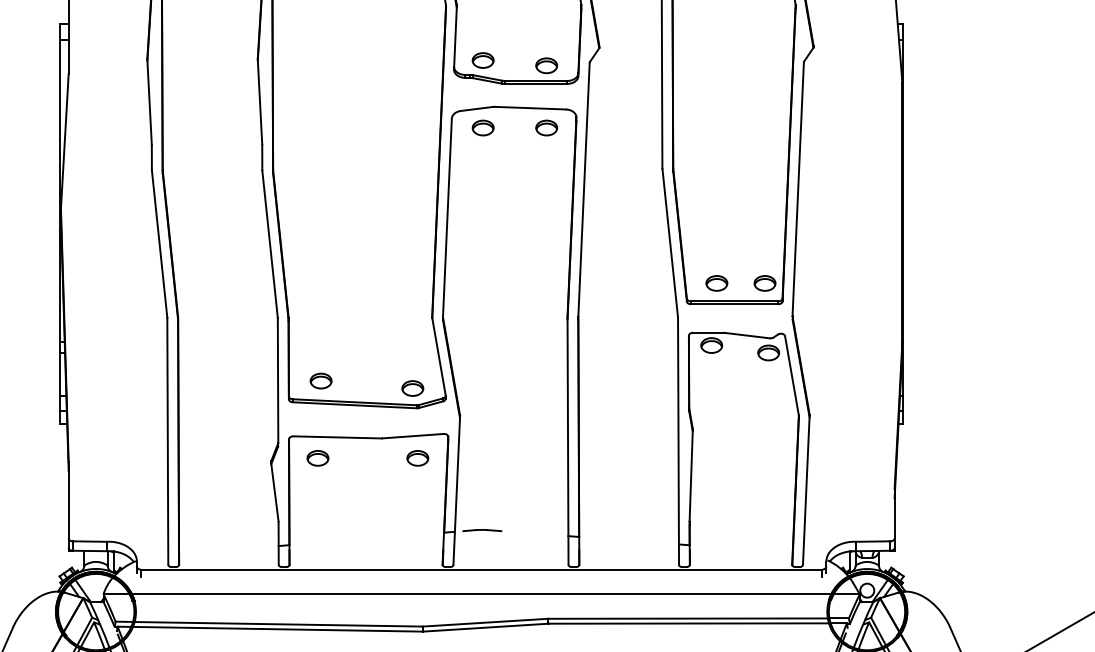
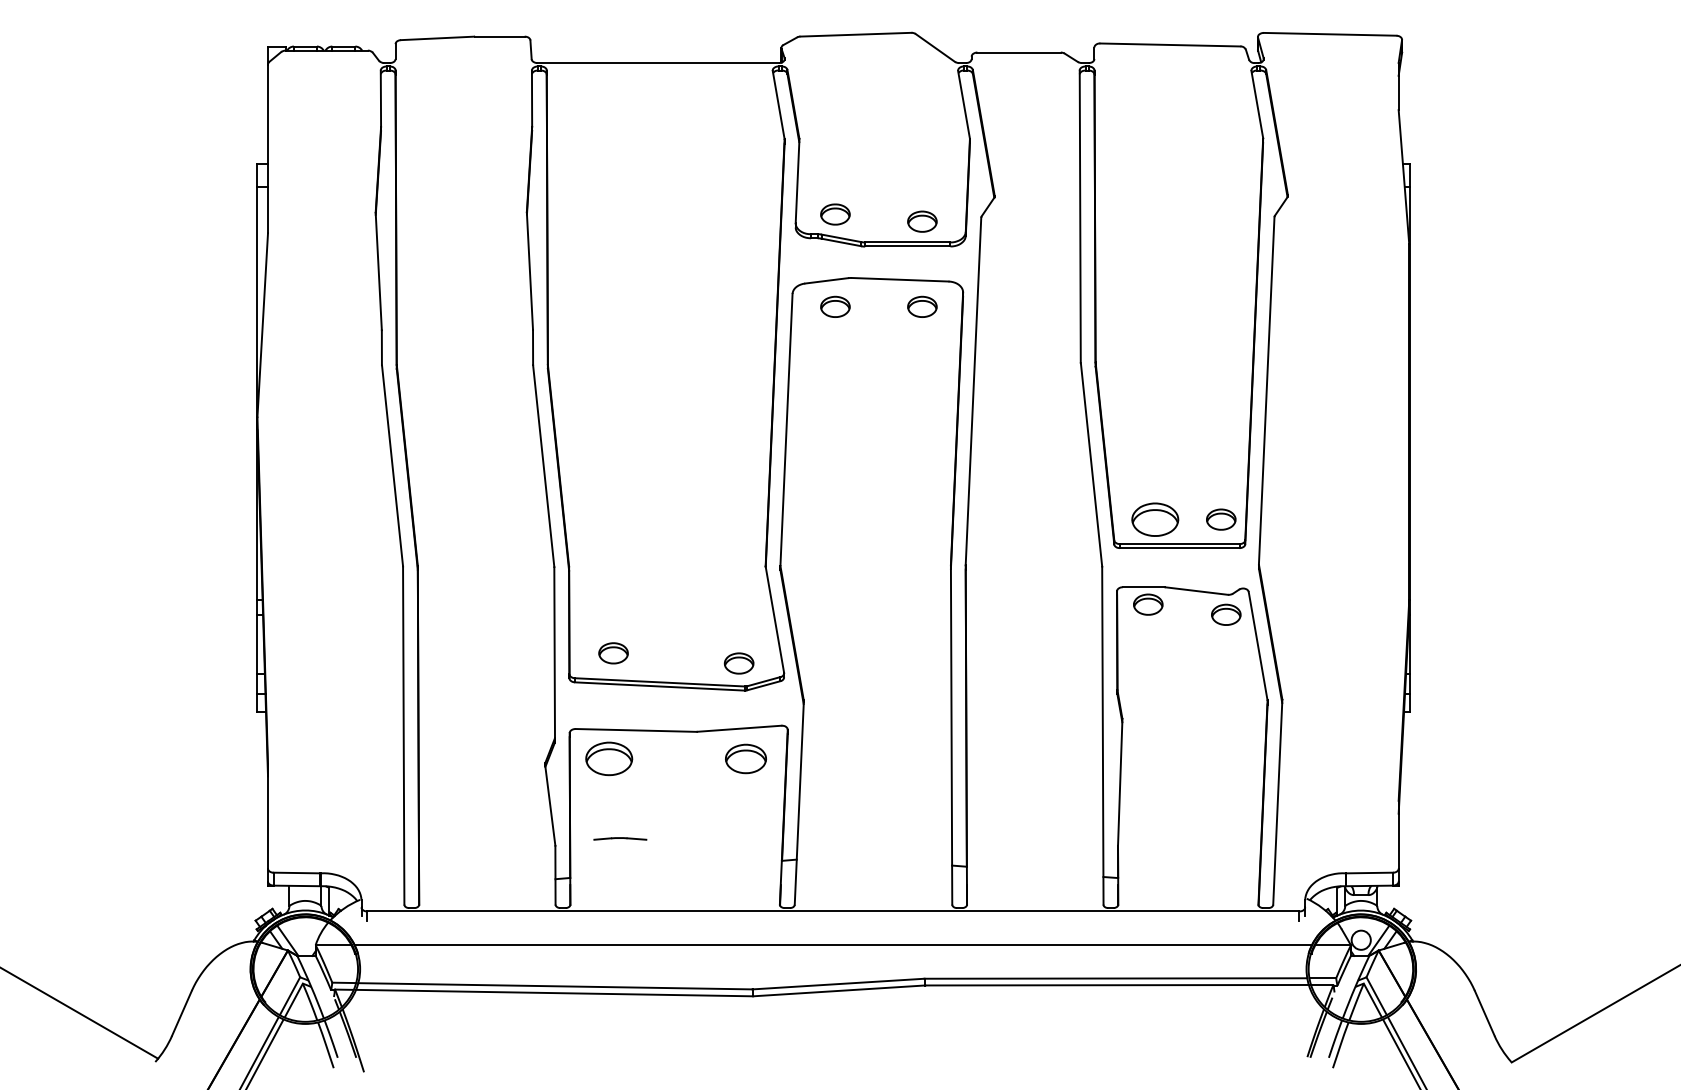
part: (716, 283) -> (1155, 519), size x1.6
part: (318, 458) -> (609, 759), size x1.6
part: (417, 458) -> (745, 759), size x1.4
line: (482, 530) -> (620, 838), moved

